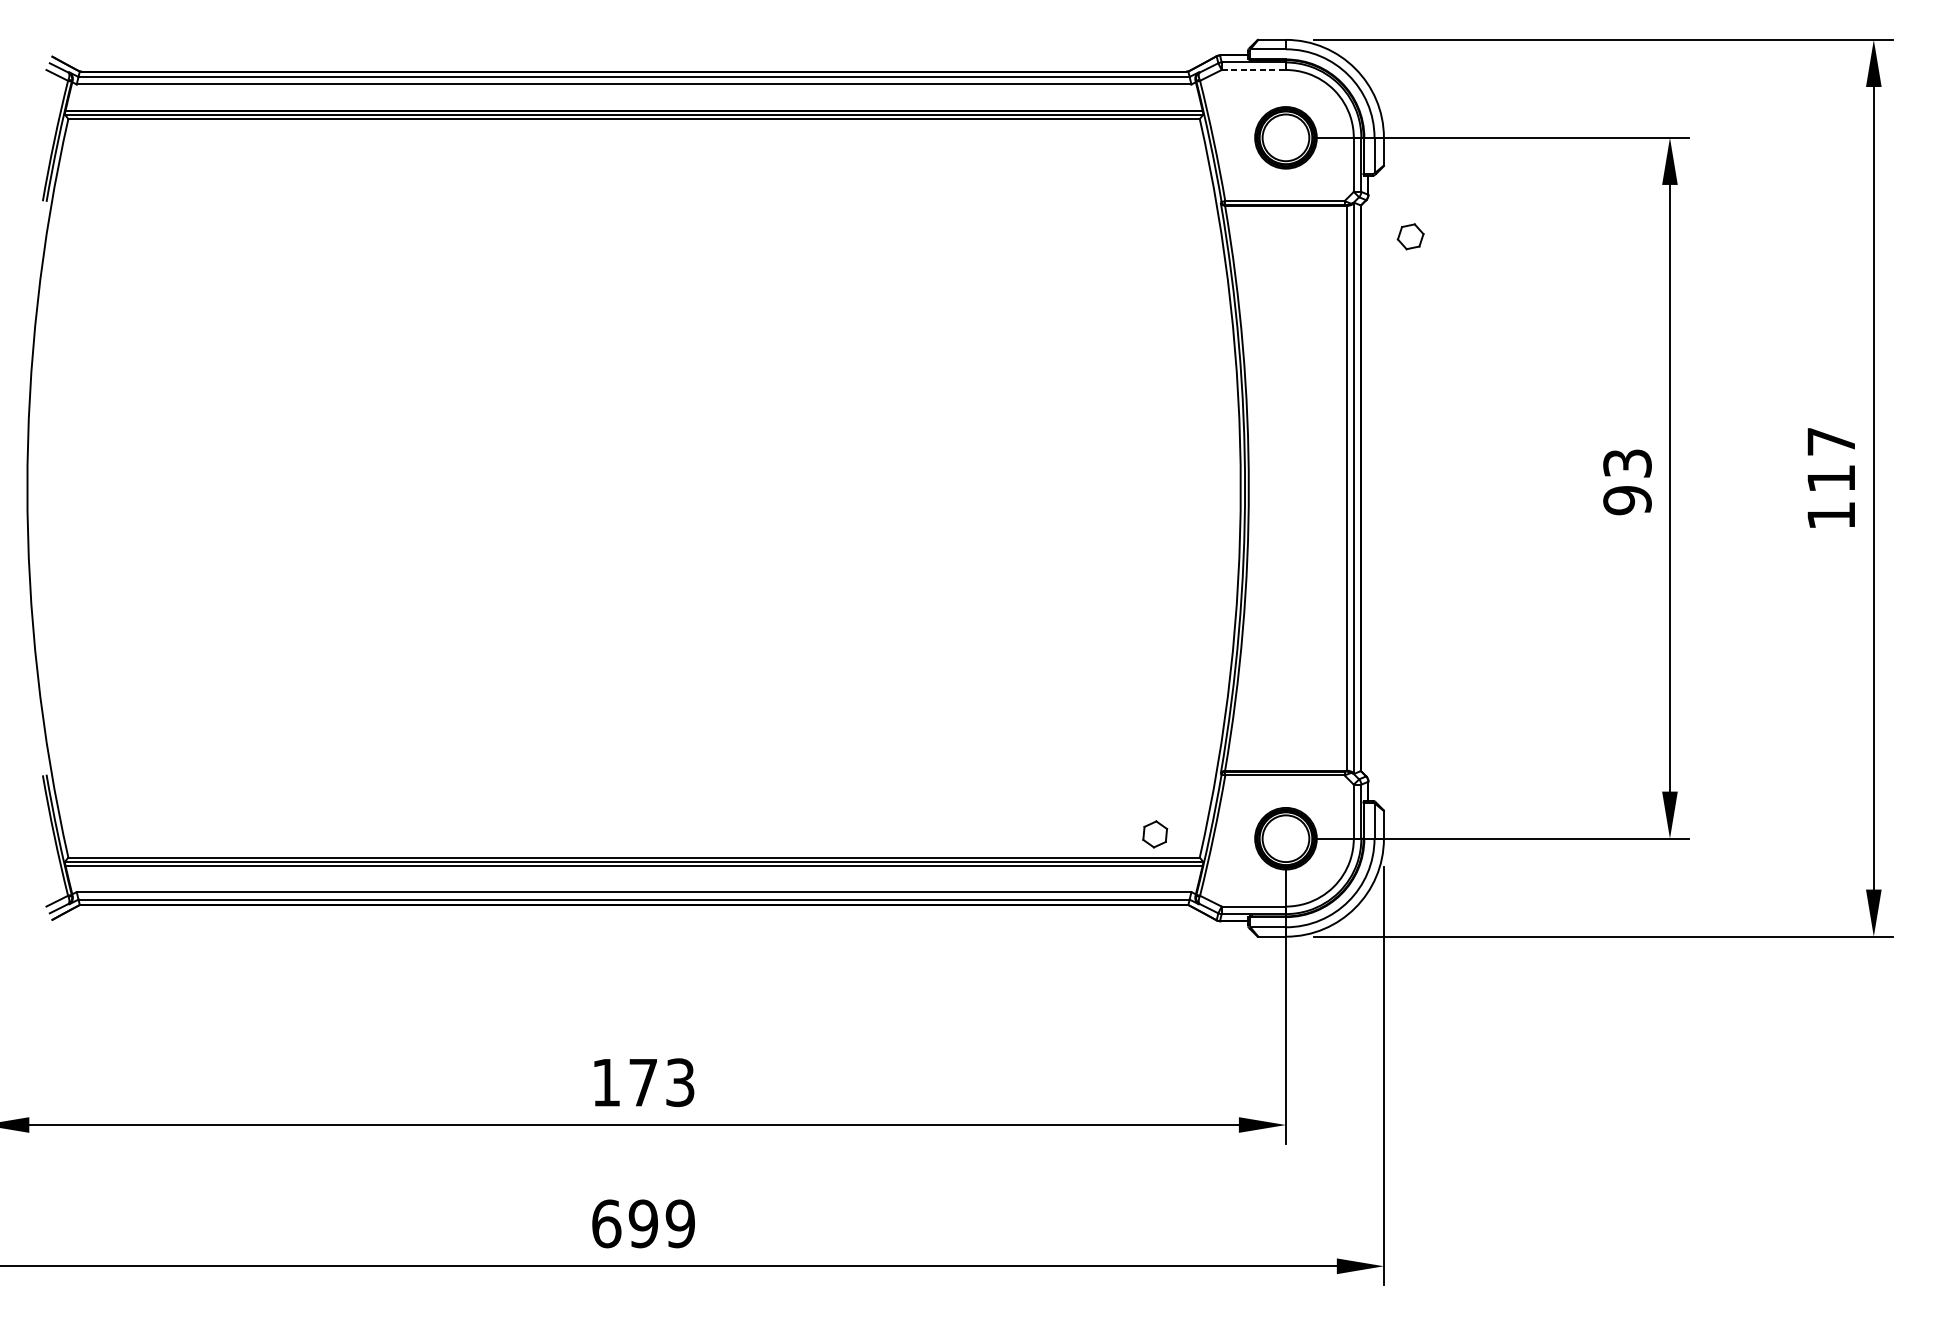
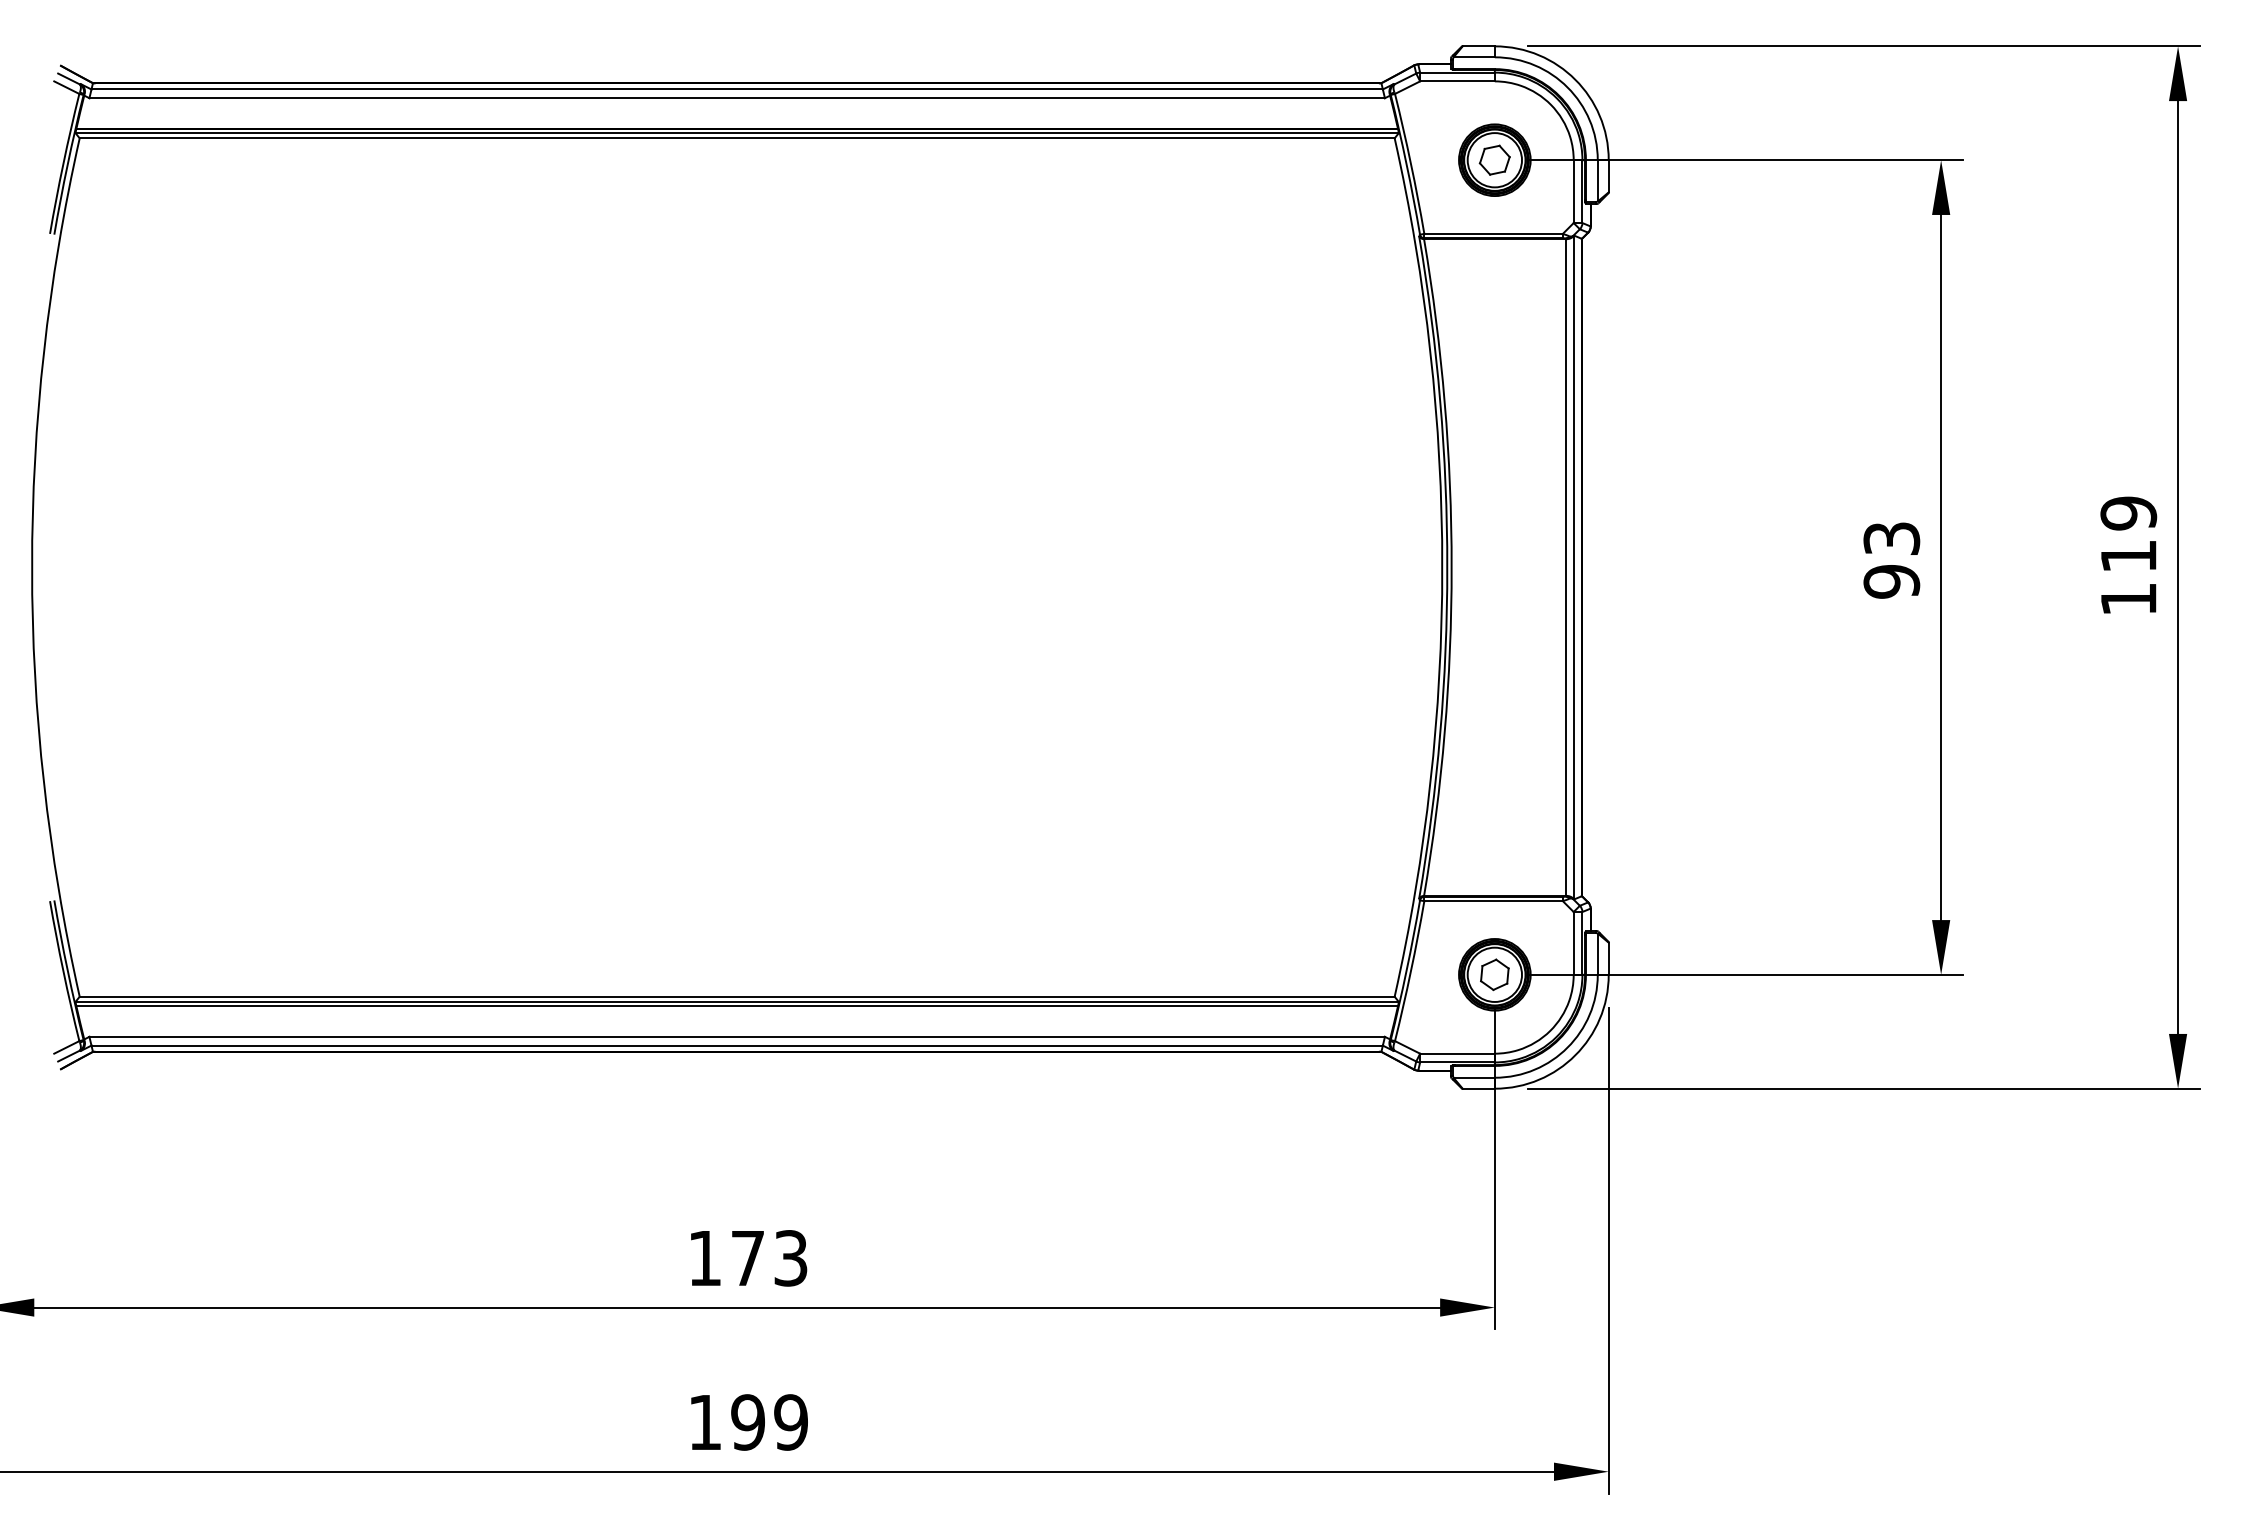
line: (1254, 70) -> (1458, 81), dashed -> solid
part: (1410, 236) -> (1494, 159), moved
text: (1831, 441) -> (2128, 513), 117 -> 119
part: (1154, 834) -> (1494, 974), moved
text: (606, 1223) -> (705, 1422), 699 -> 199

